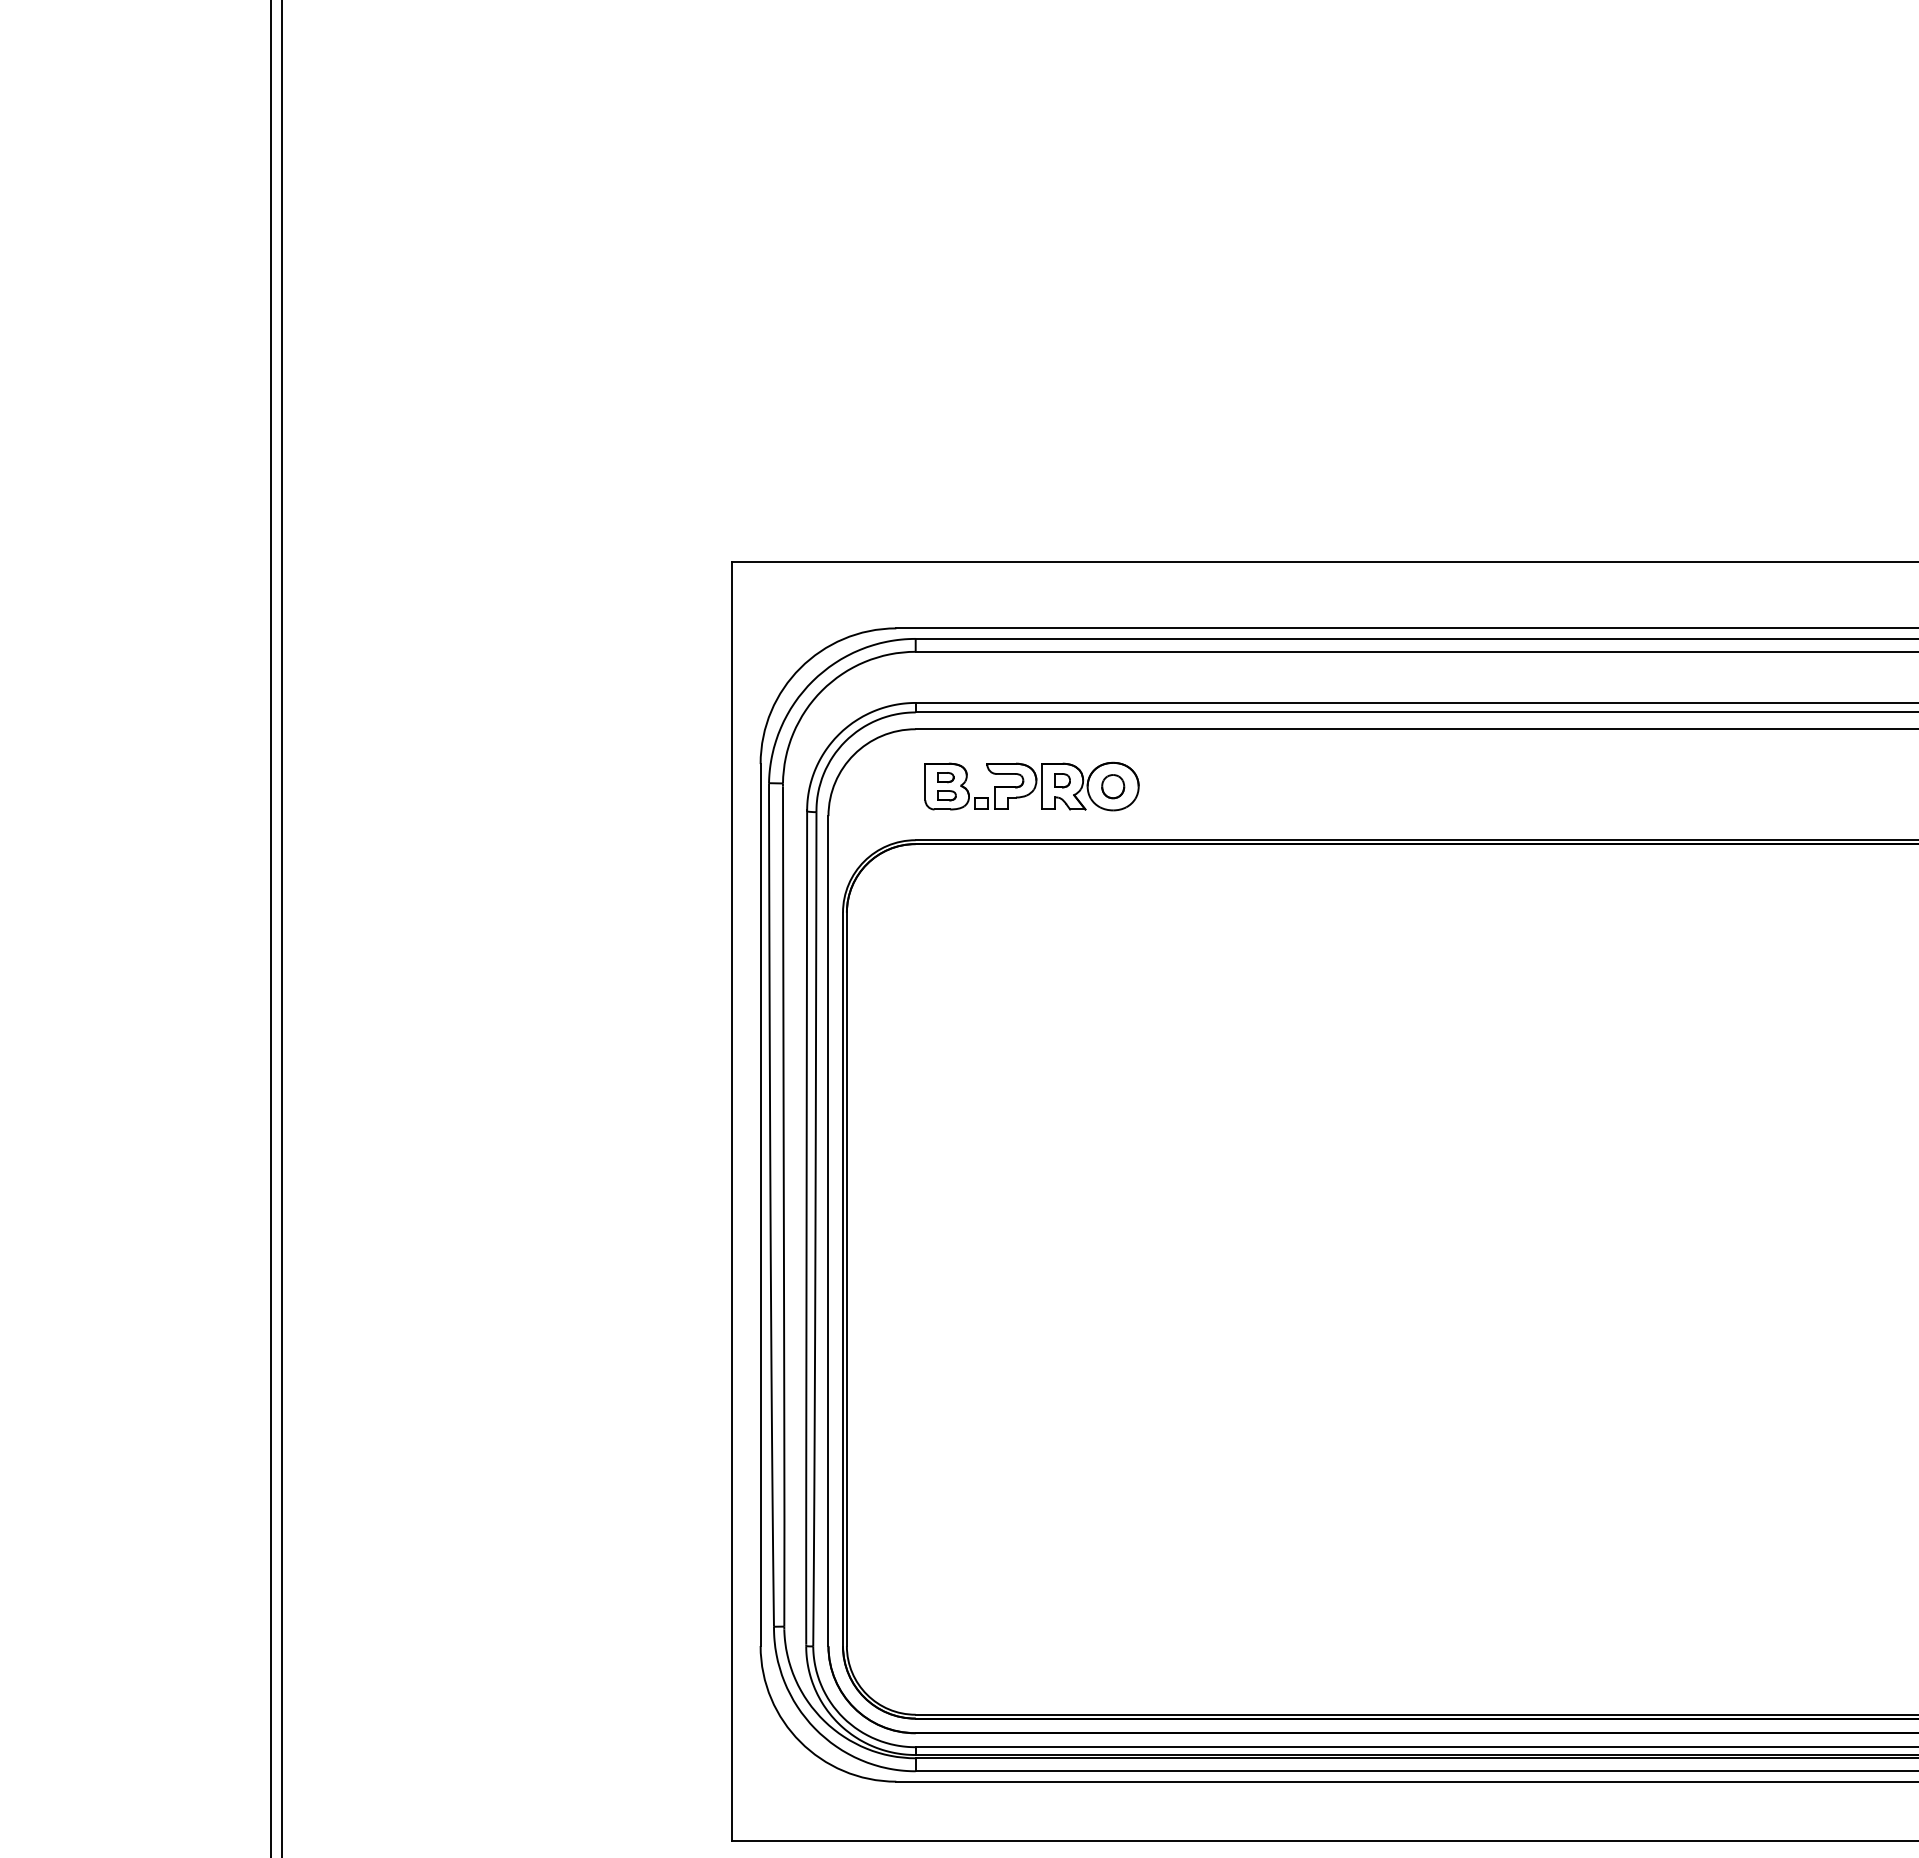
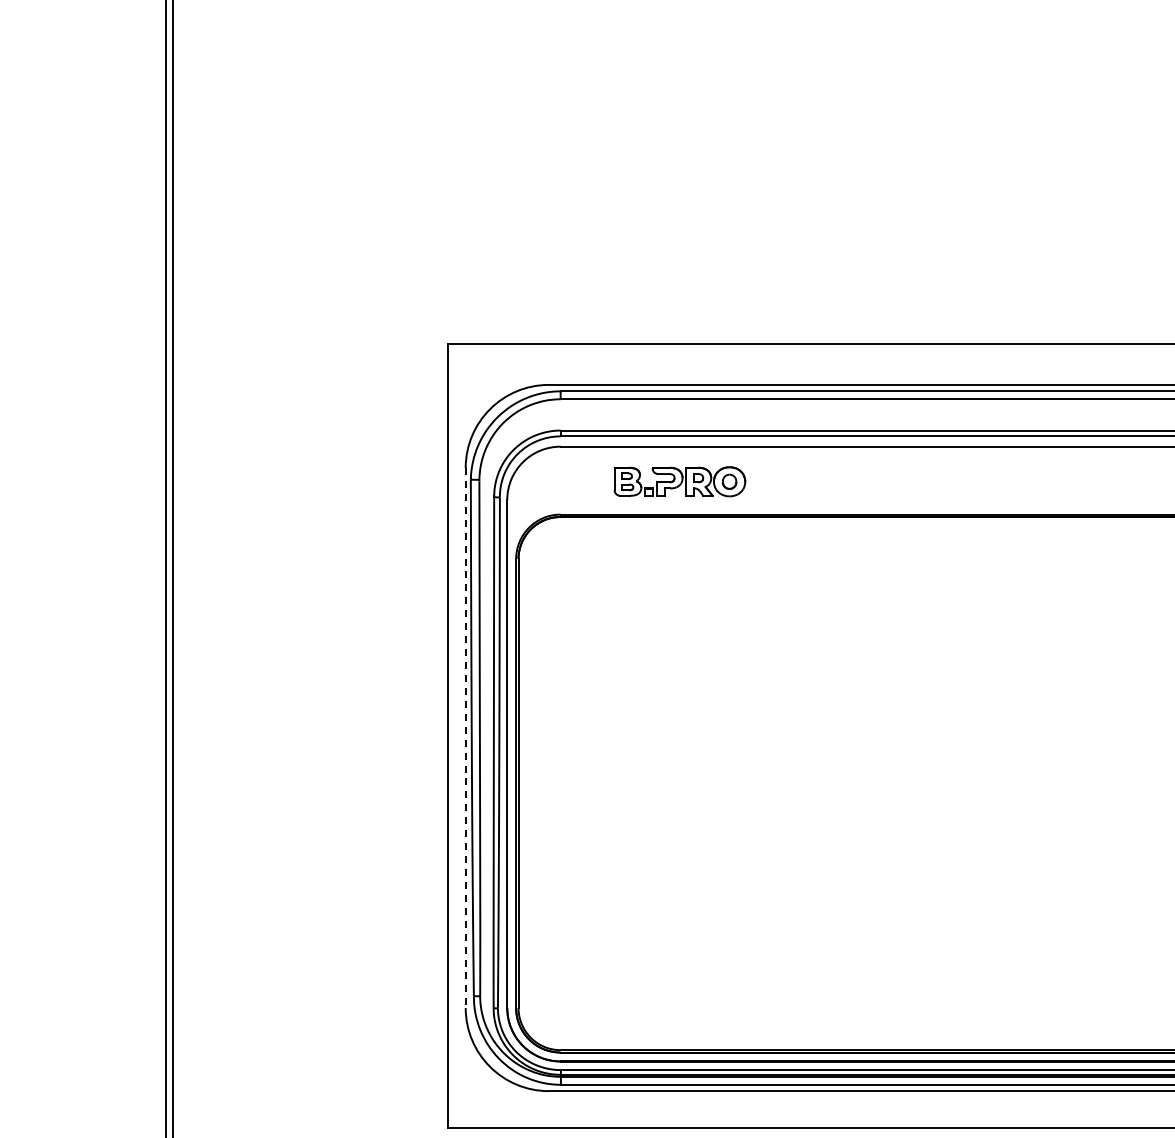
part: (1031, 786) -> (679, 481), moved
line: (760, 1205) -> (465, 738), solid -> dashed

